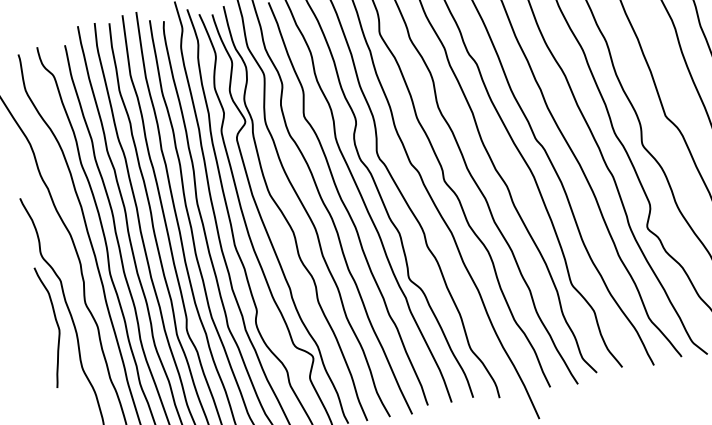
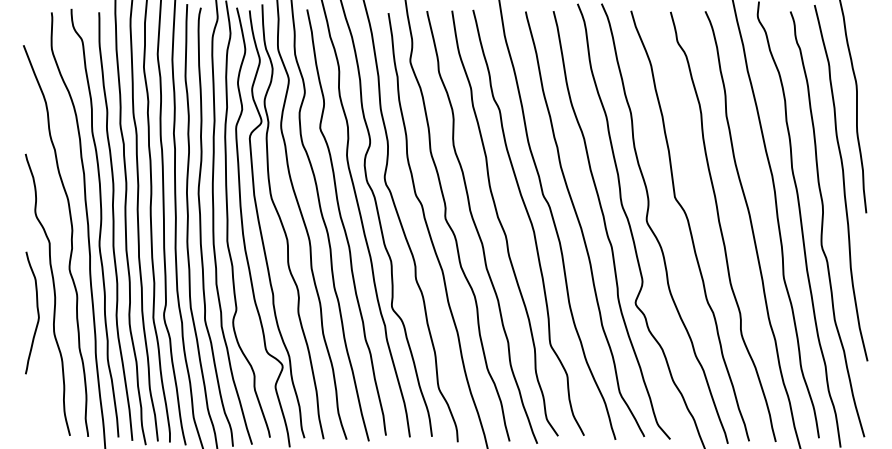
curve: (57, 325) -> (37, 312), moved

